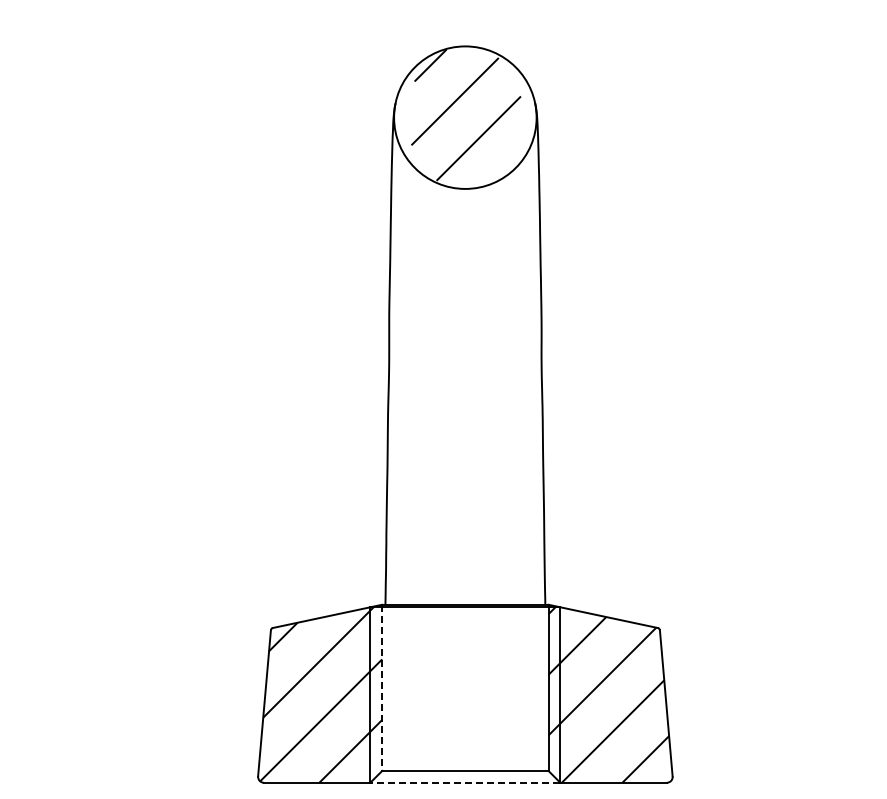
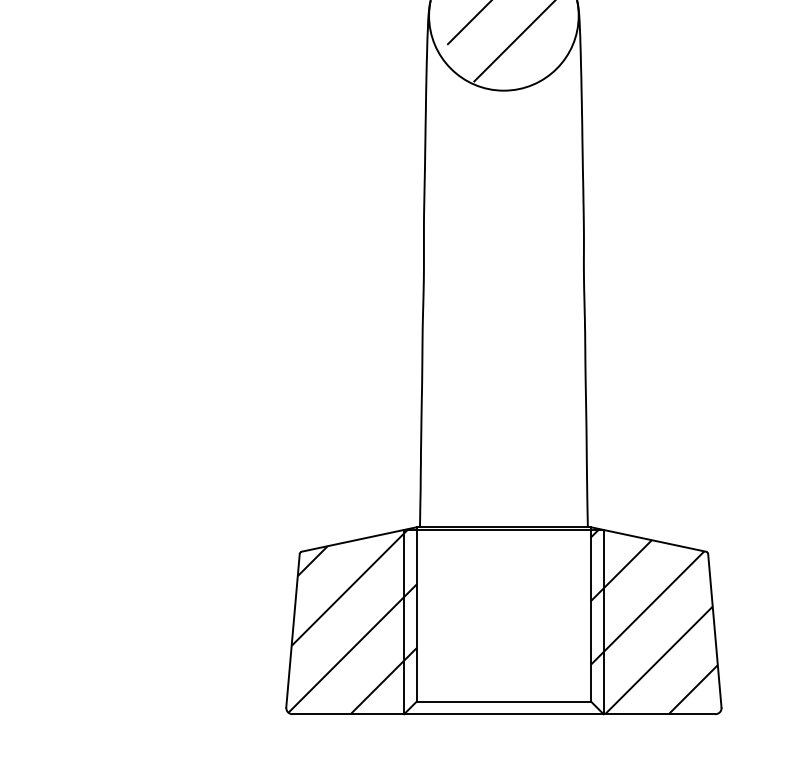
line: (382, 688) -> (416, 615), dashed -> solid
line: (464, 782) -> (502, 713), dashed -> solid

